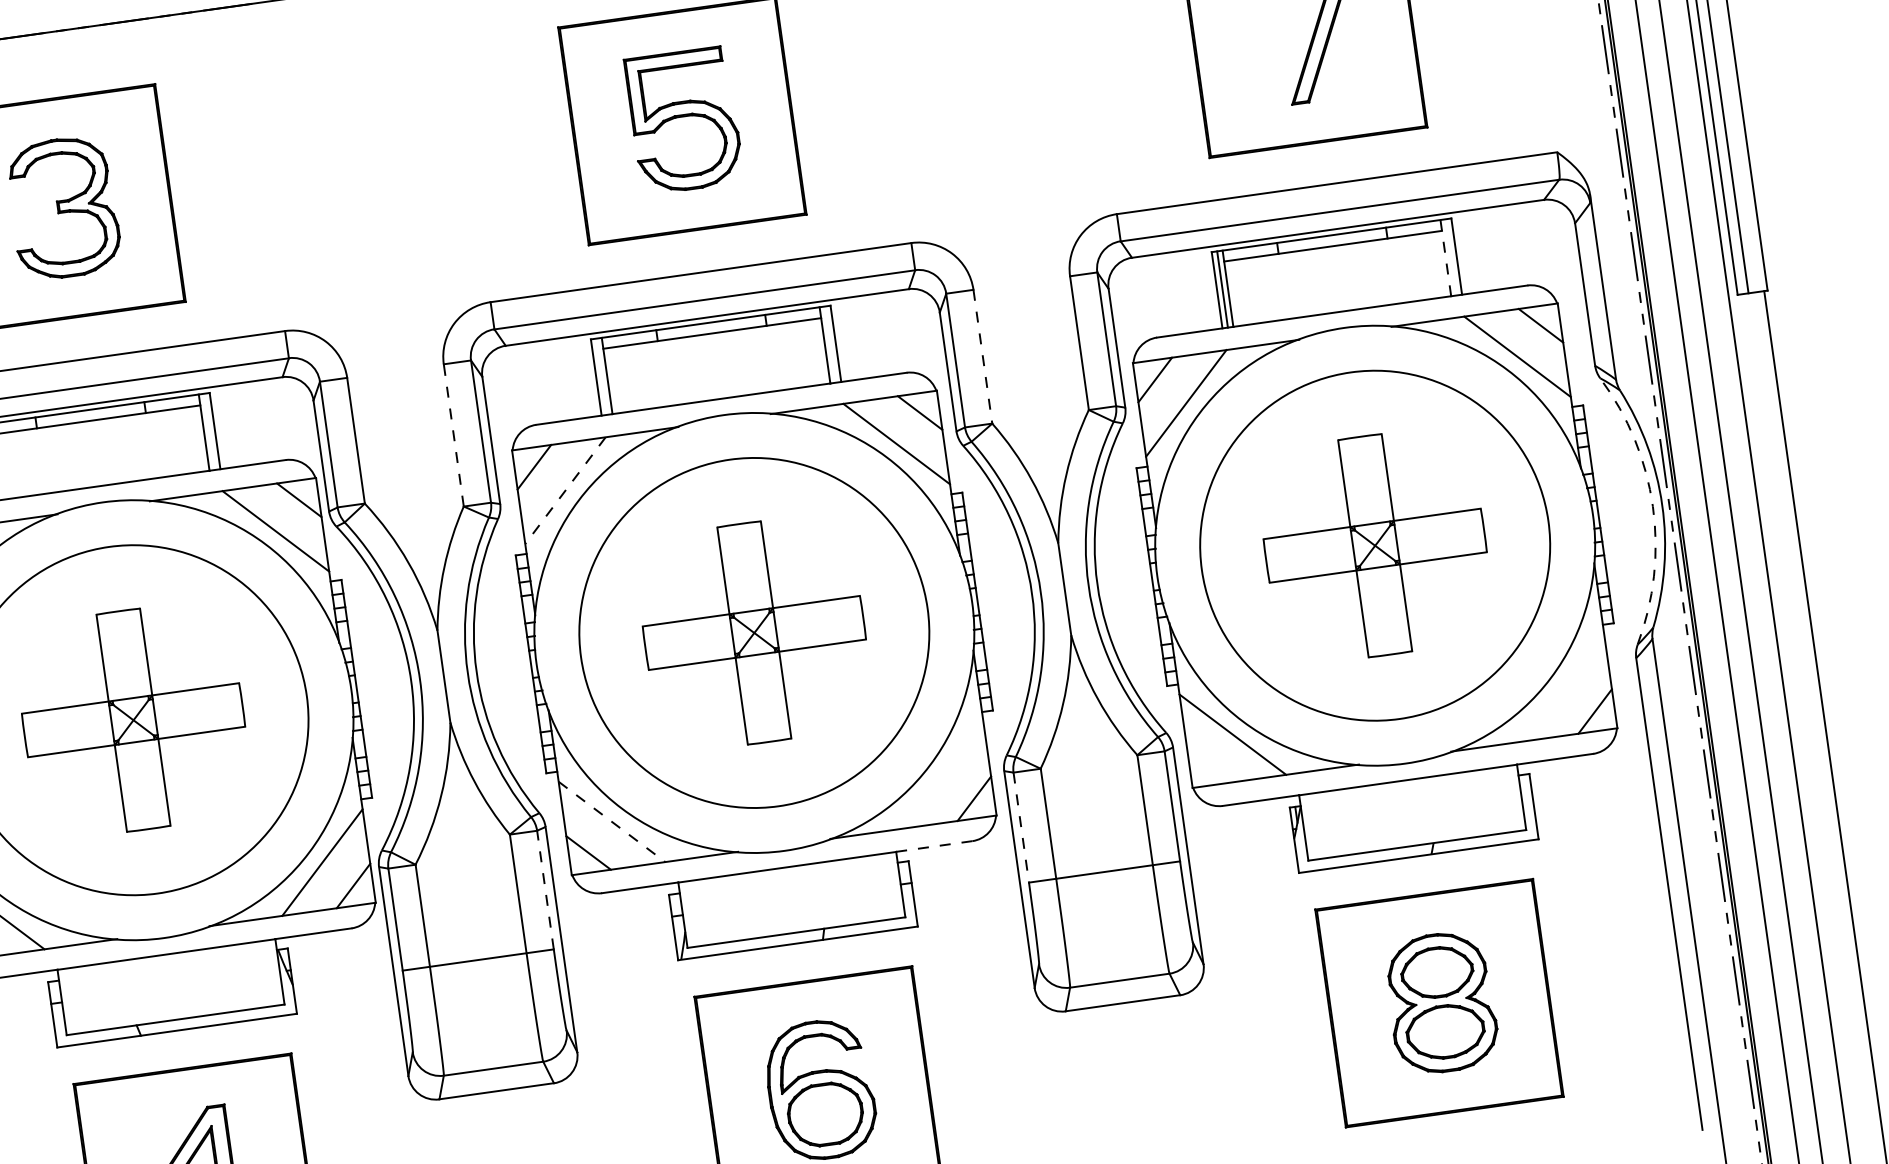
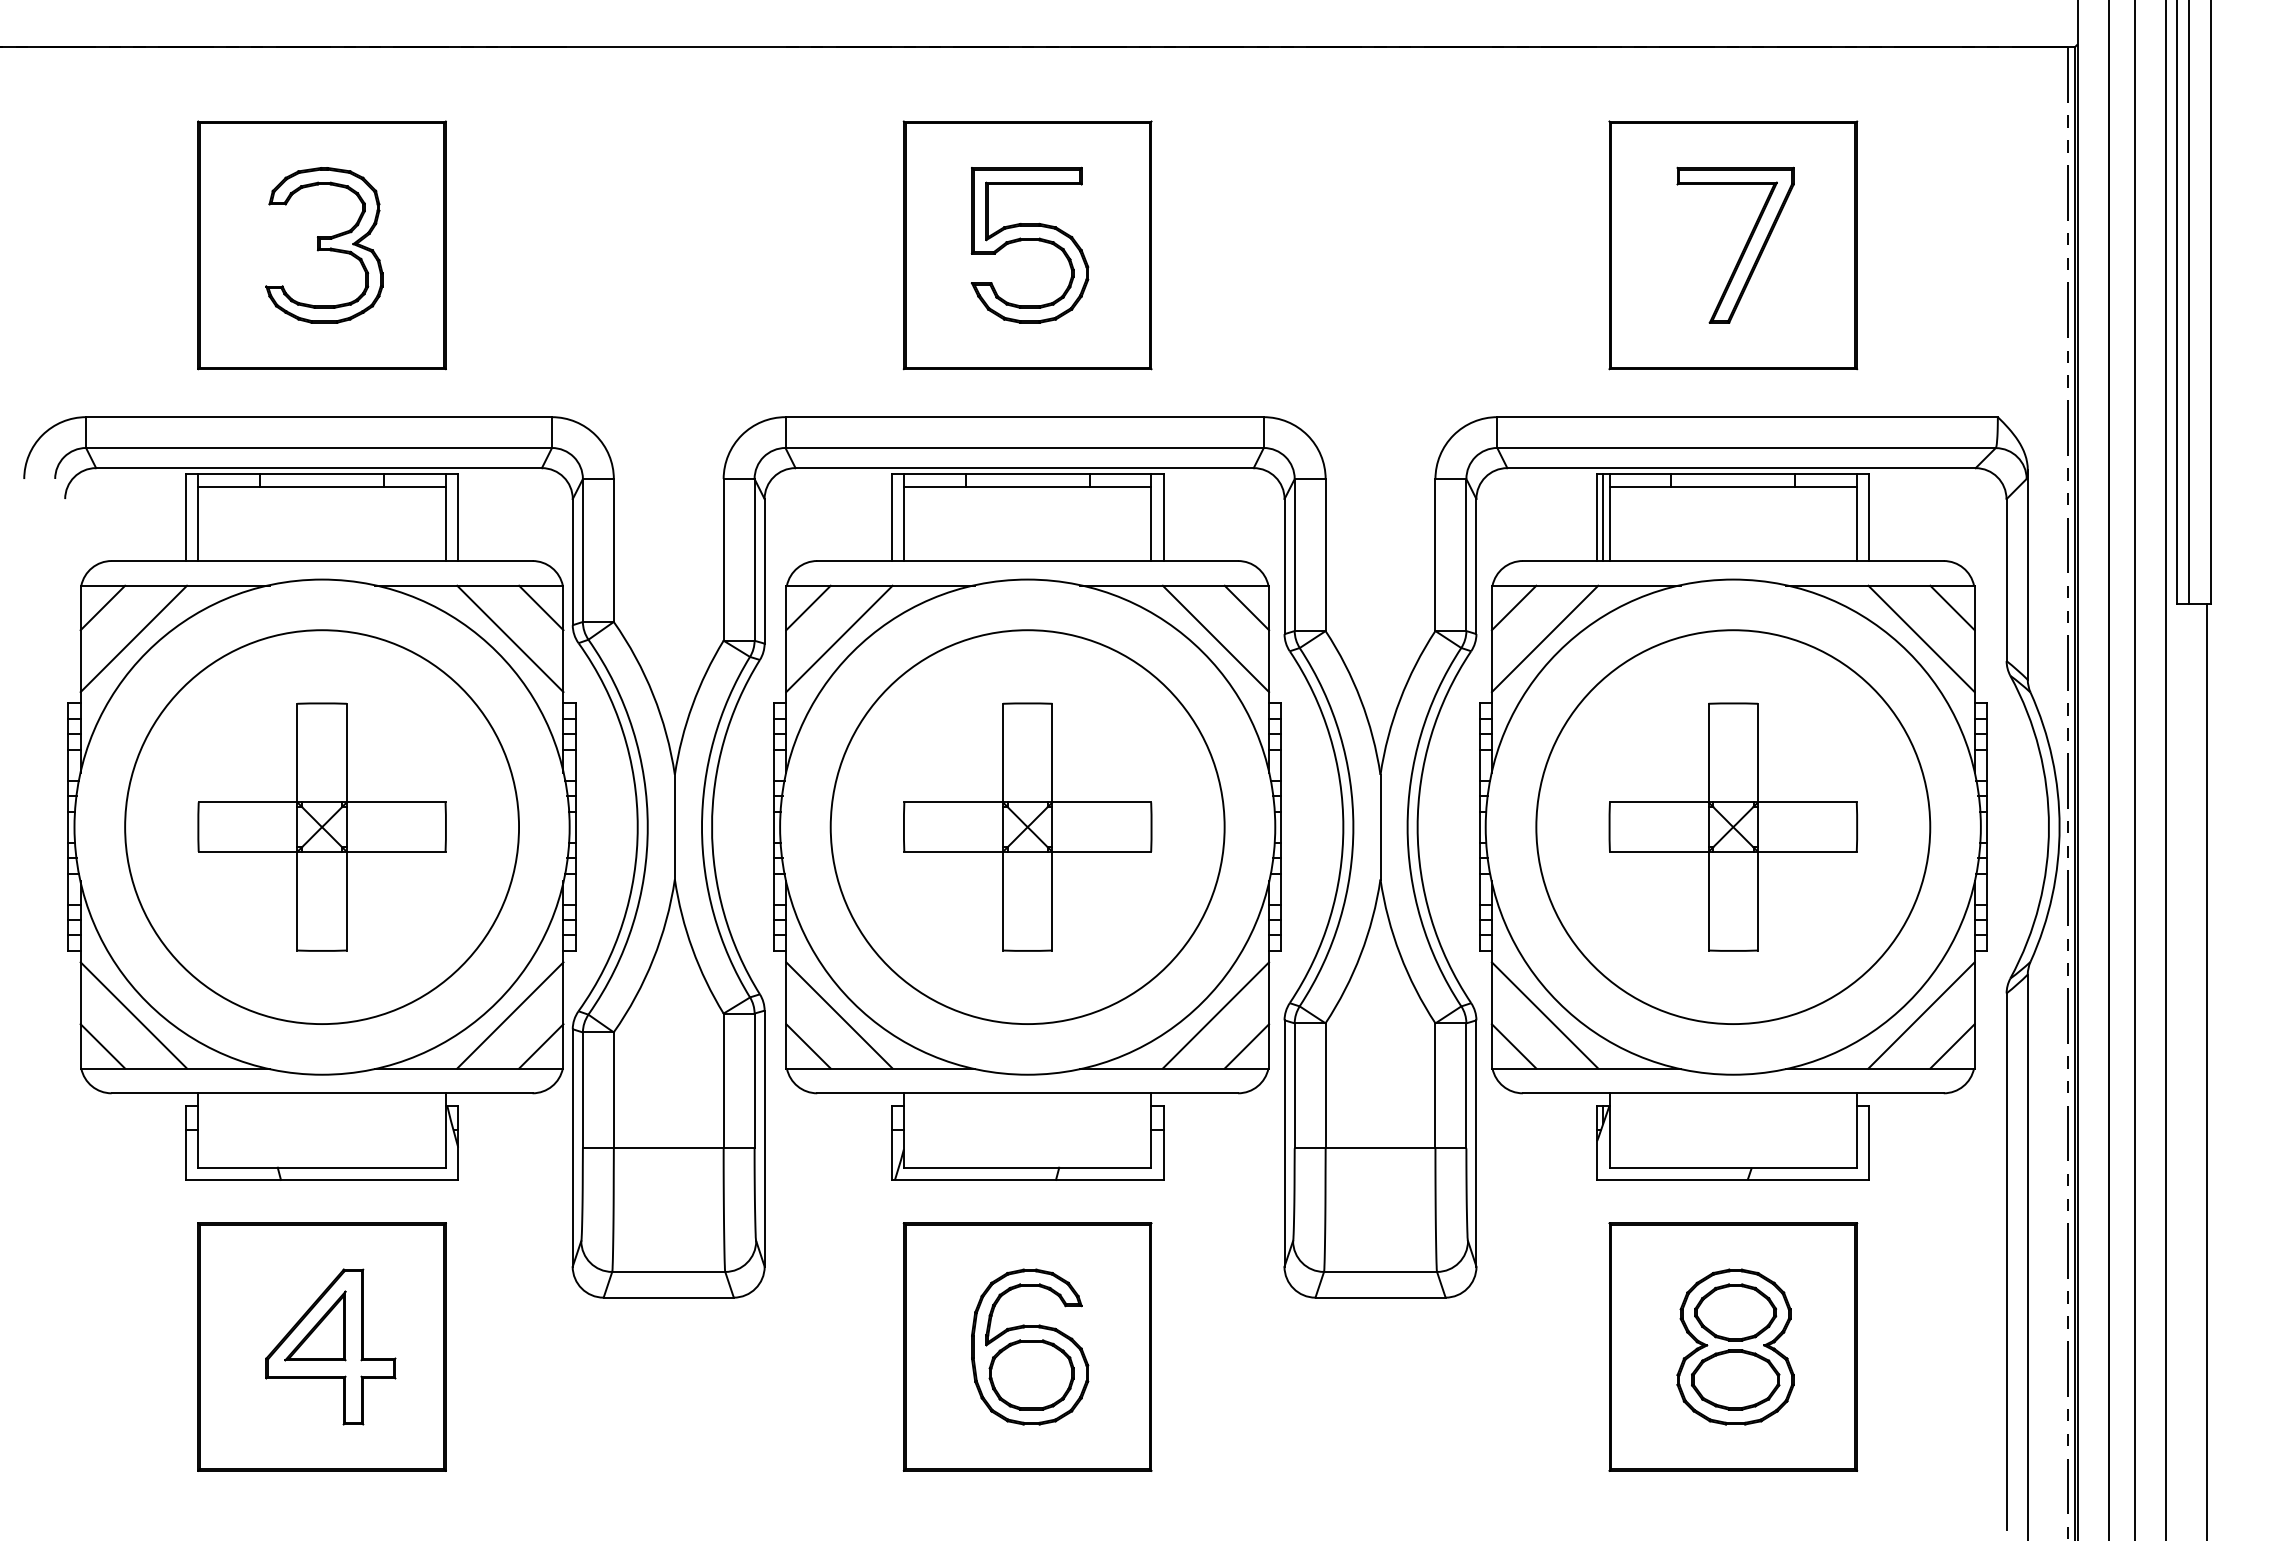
line: (1446, 258) -> (1857, 518), dashed -> solid
line: (982, 357) -> (1325, 555), dashed -> solid
line: (453, 435) -> (723, 559), dashed -> solid
line: (565, 491) -> (839, 639), dashed -> solid
arc: (1652, 507) -> (2048, 827), dashed -> solid
line: (1564, 688) -> (1921, 1015), added
line: (1208, 765) -> (1513, 1046), added
line: (942, 775) -> (1215, 1015), added
line: (612, 821) -> (839, 1015), dashed -> solid
line: (1021, 827) -> (1294, 1085), dashed -> solid
line: (934, 846) -> (1194, 1093), dashed -> solid
line: (545, 889) -> (754, 1080), dashed -> solid

